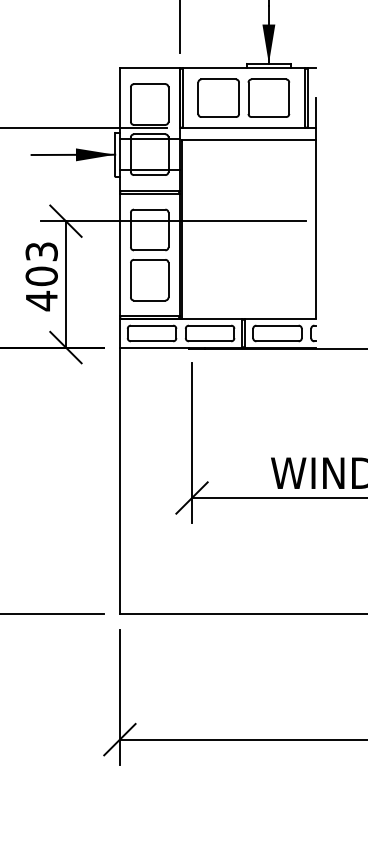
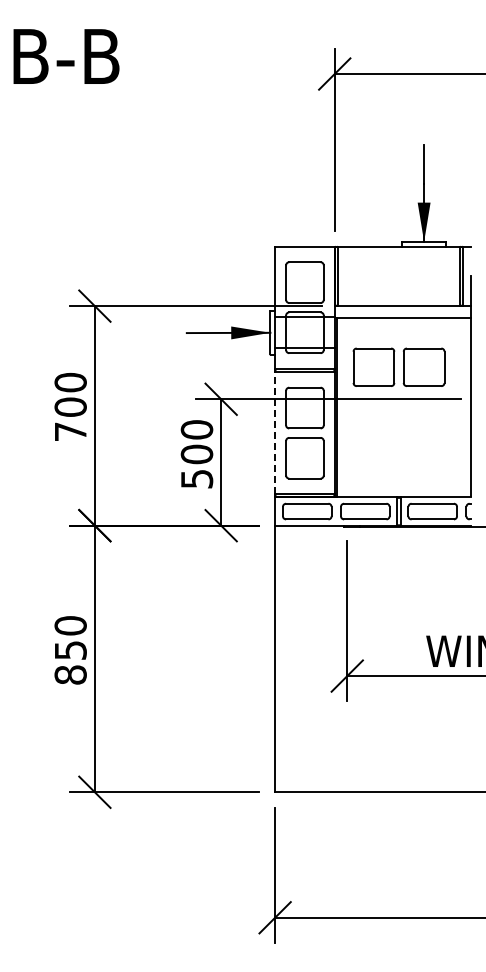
part: (243, 97) -> (398, 366), moved
line: (120, 254) -> (275, 432), solid -> dashed
text: (41, 276) -> (196, 454), 403 -> 500

